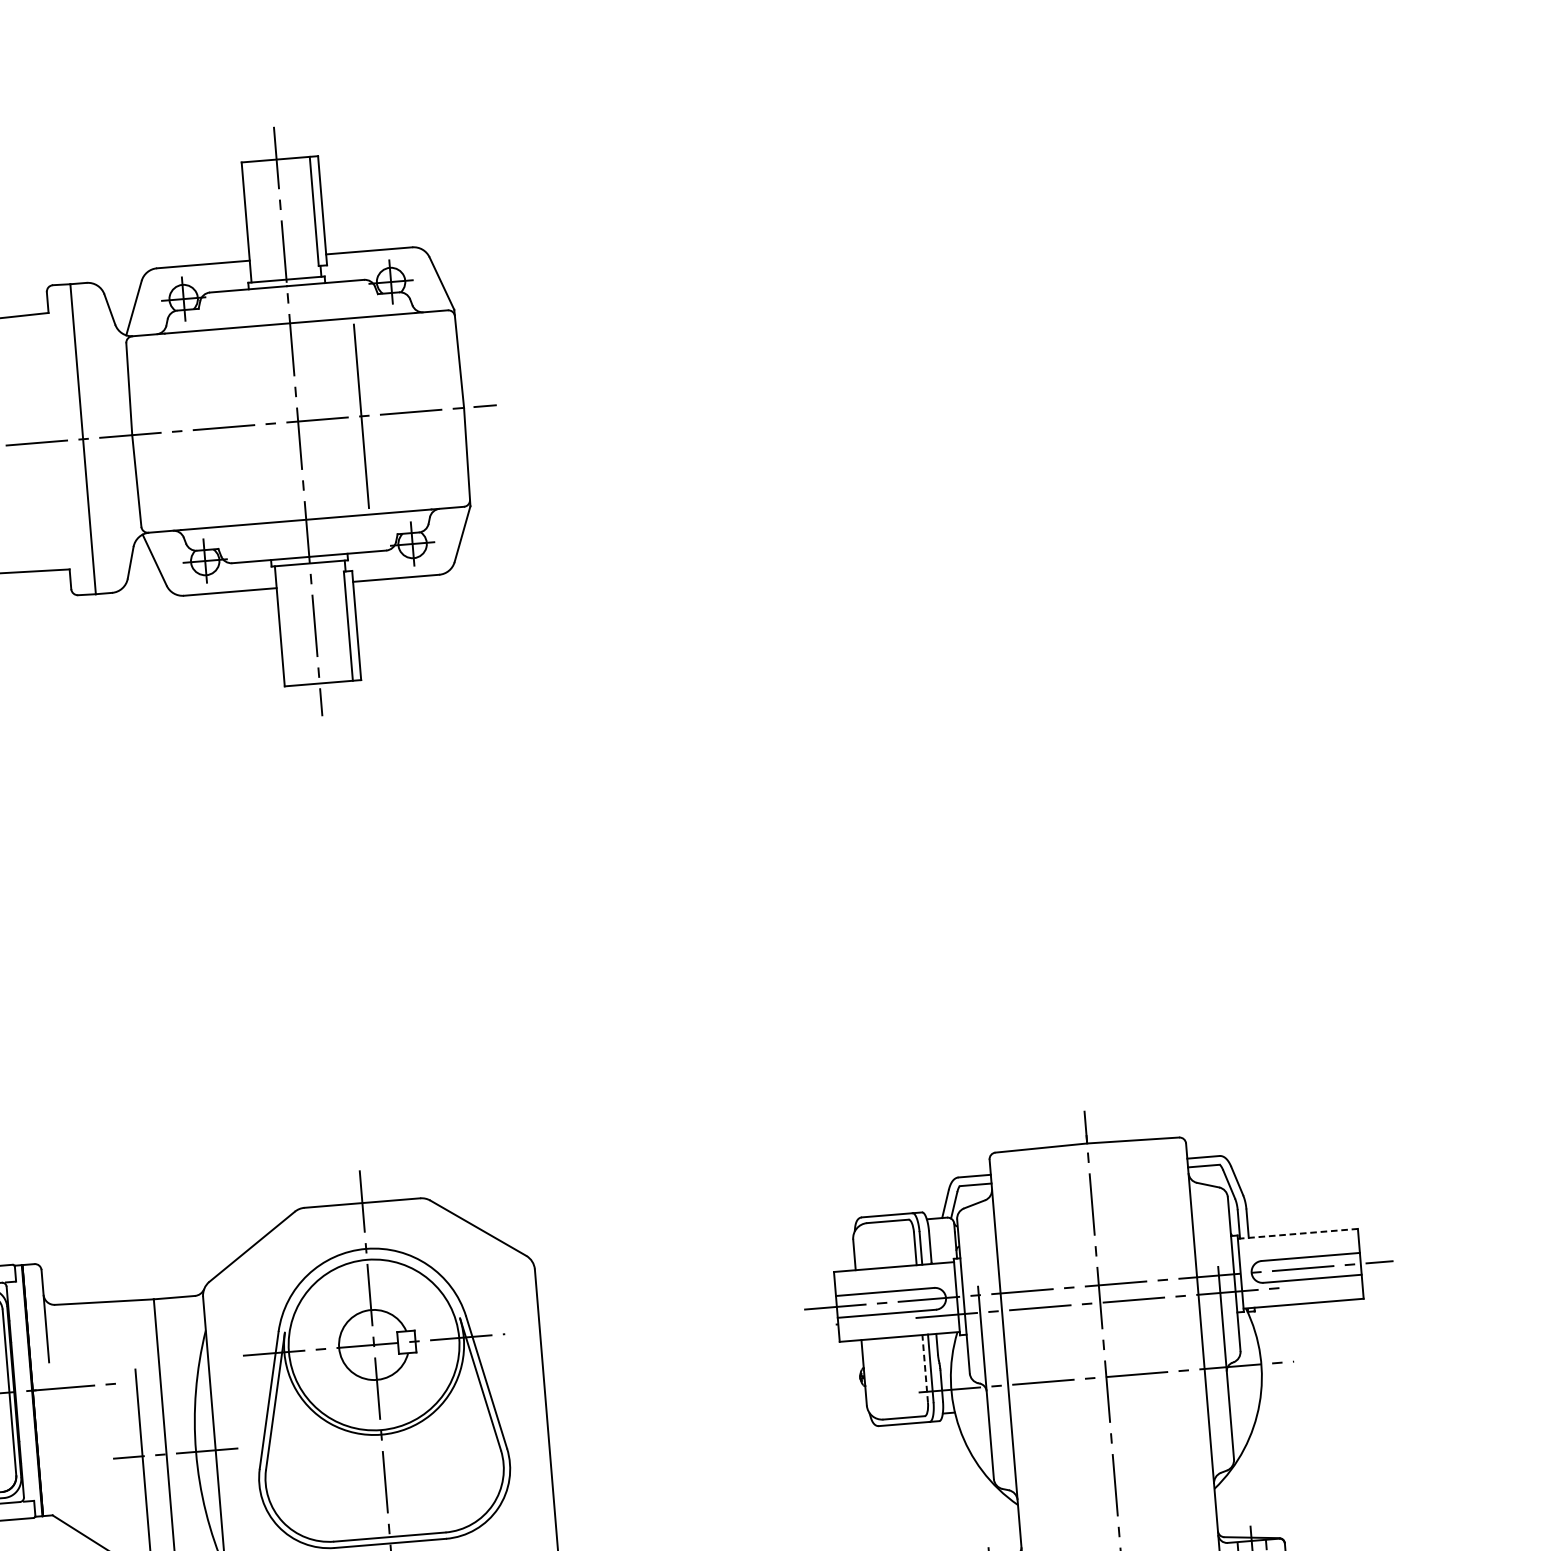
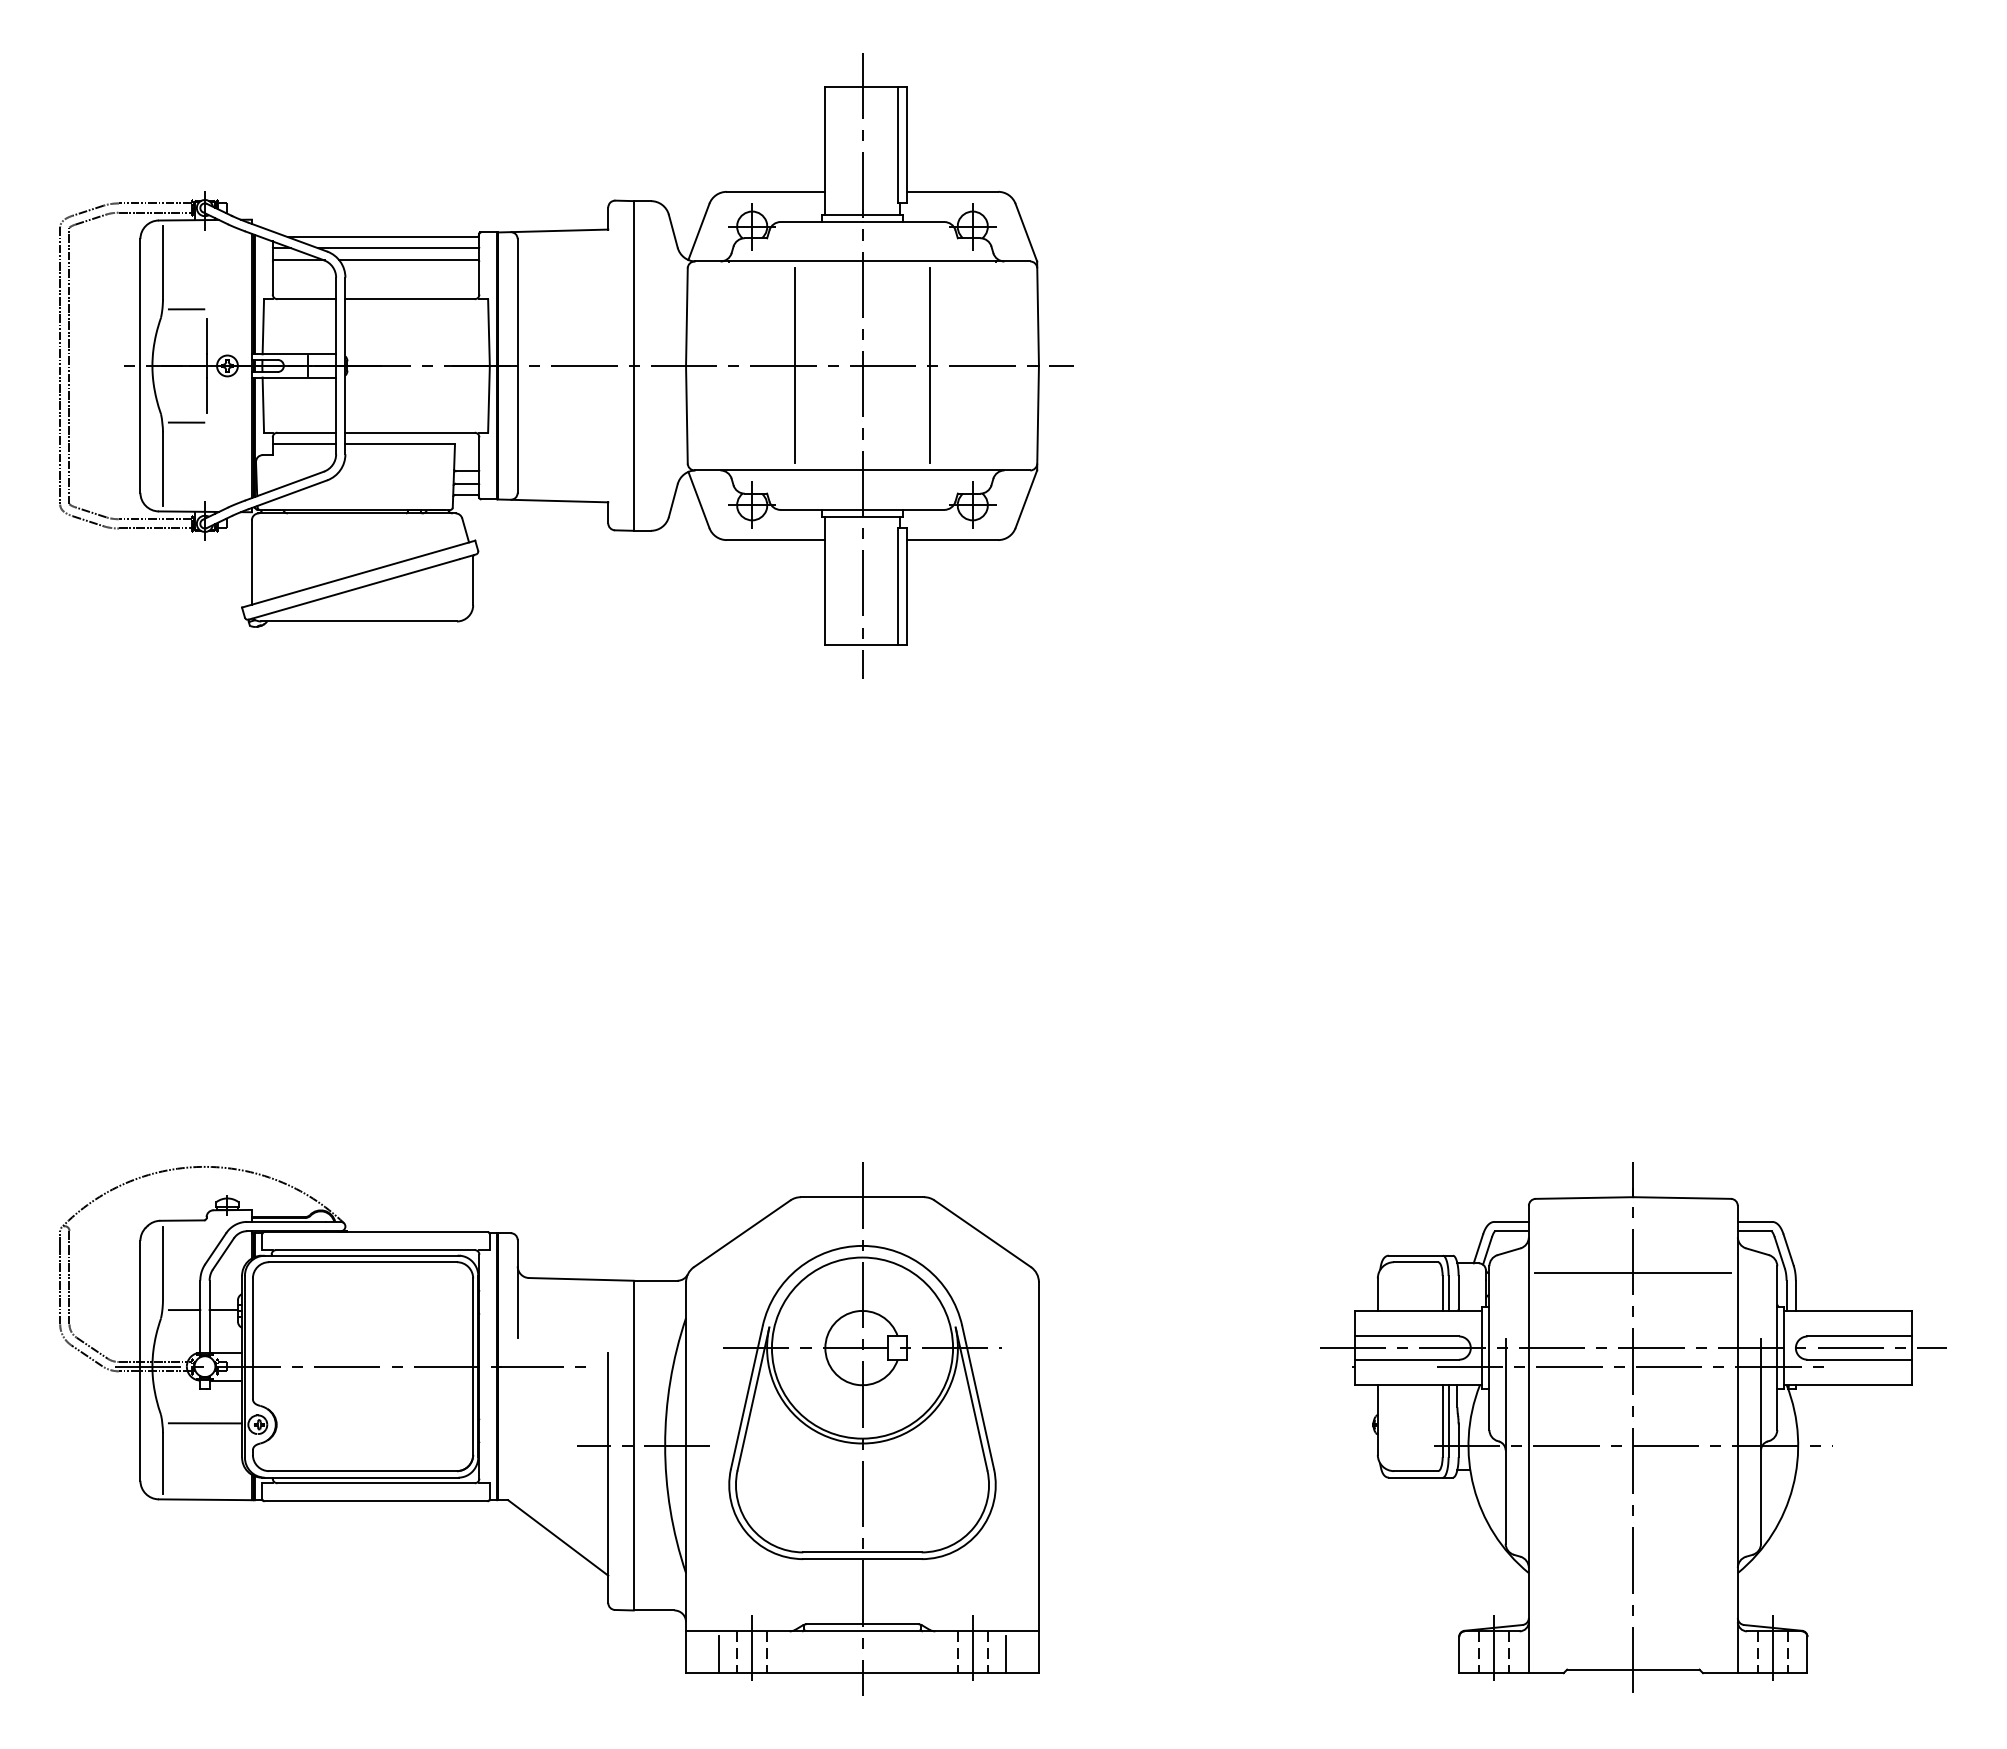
line: (235, 426) -> (795, 365), added
line: (1092, 1214) -> (1632, 1272), added
line: (1298, 1233) -> (1848, 1310), dashed -> solid
line: (925, 1369) -> (1442, 1421), dashed -> solid

